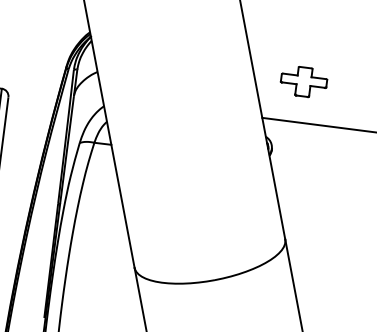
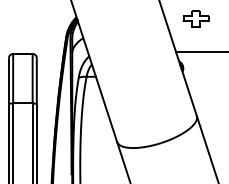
part: (302, 82) -> (195, 19), moved

